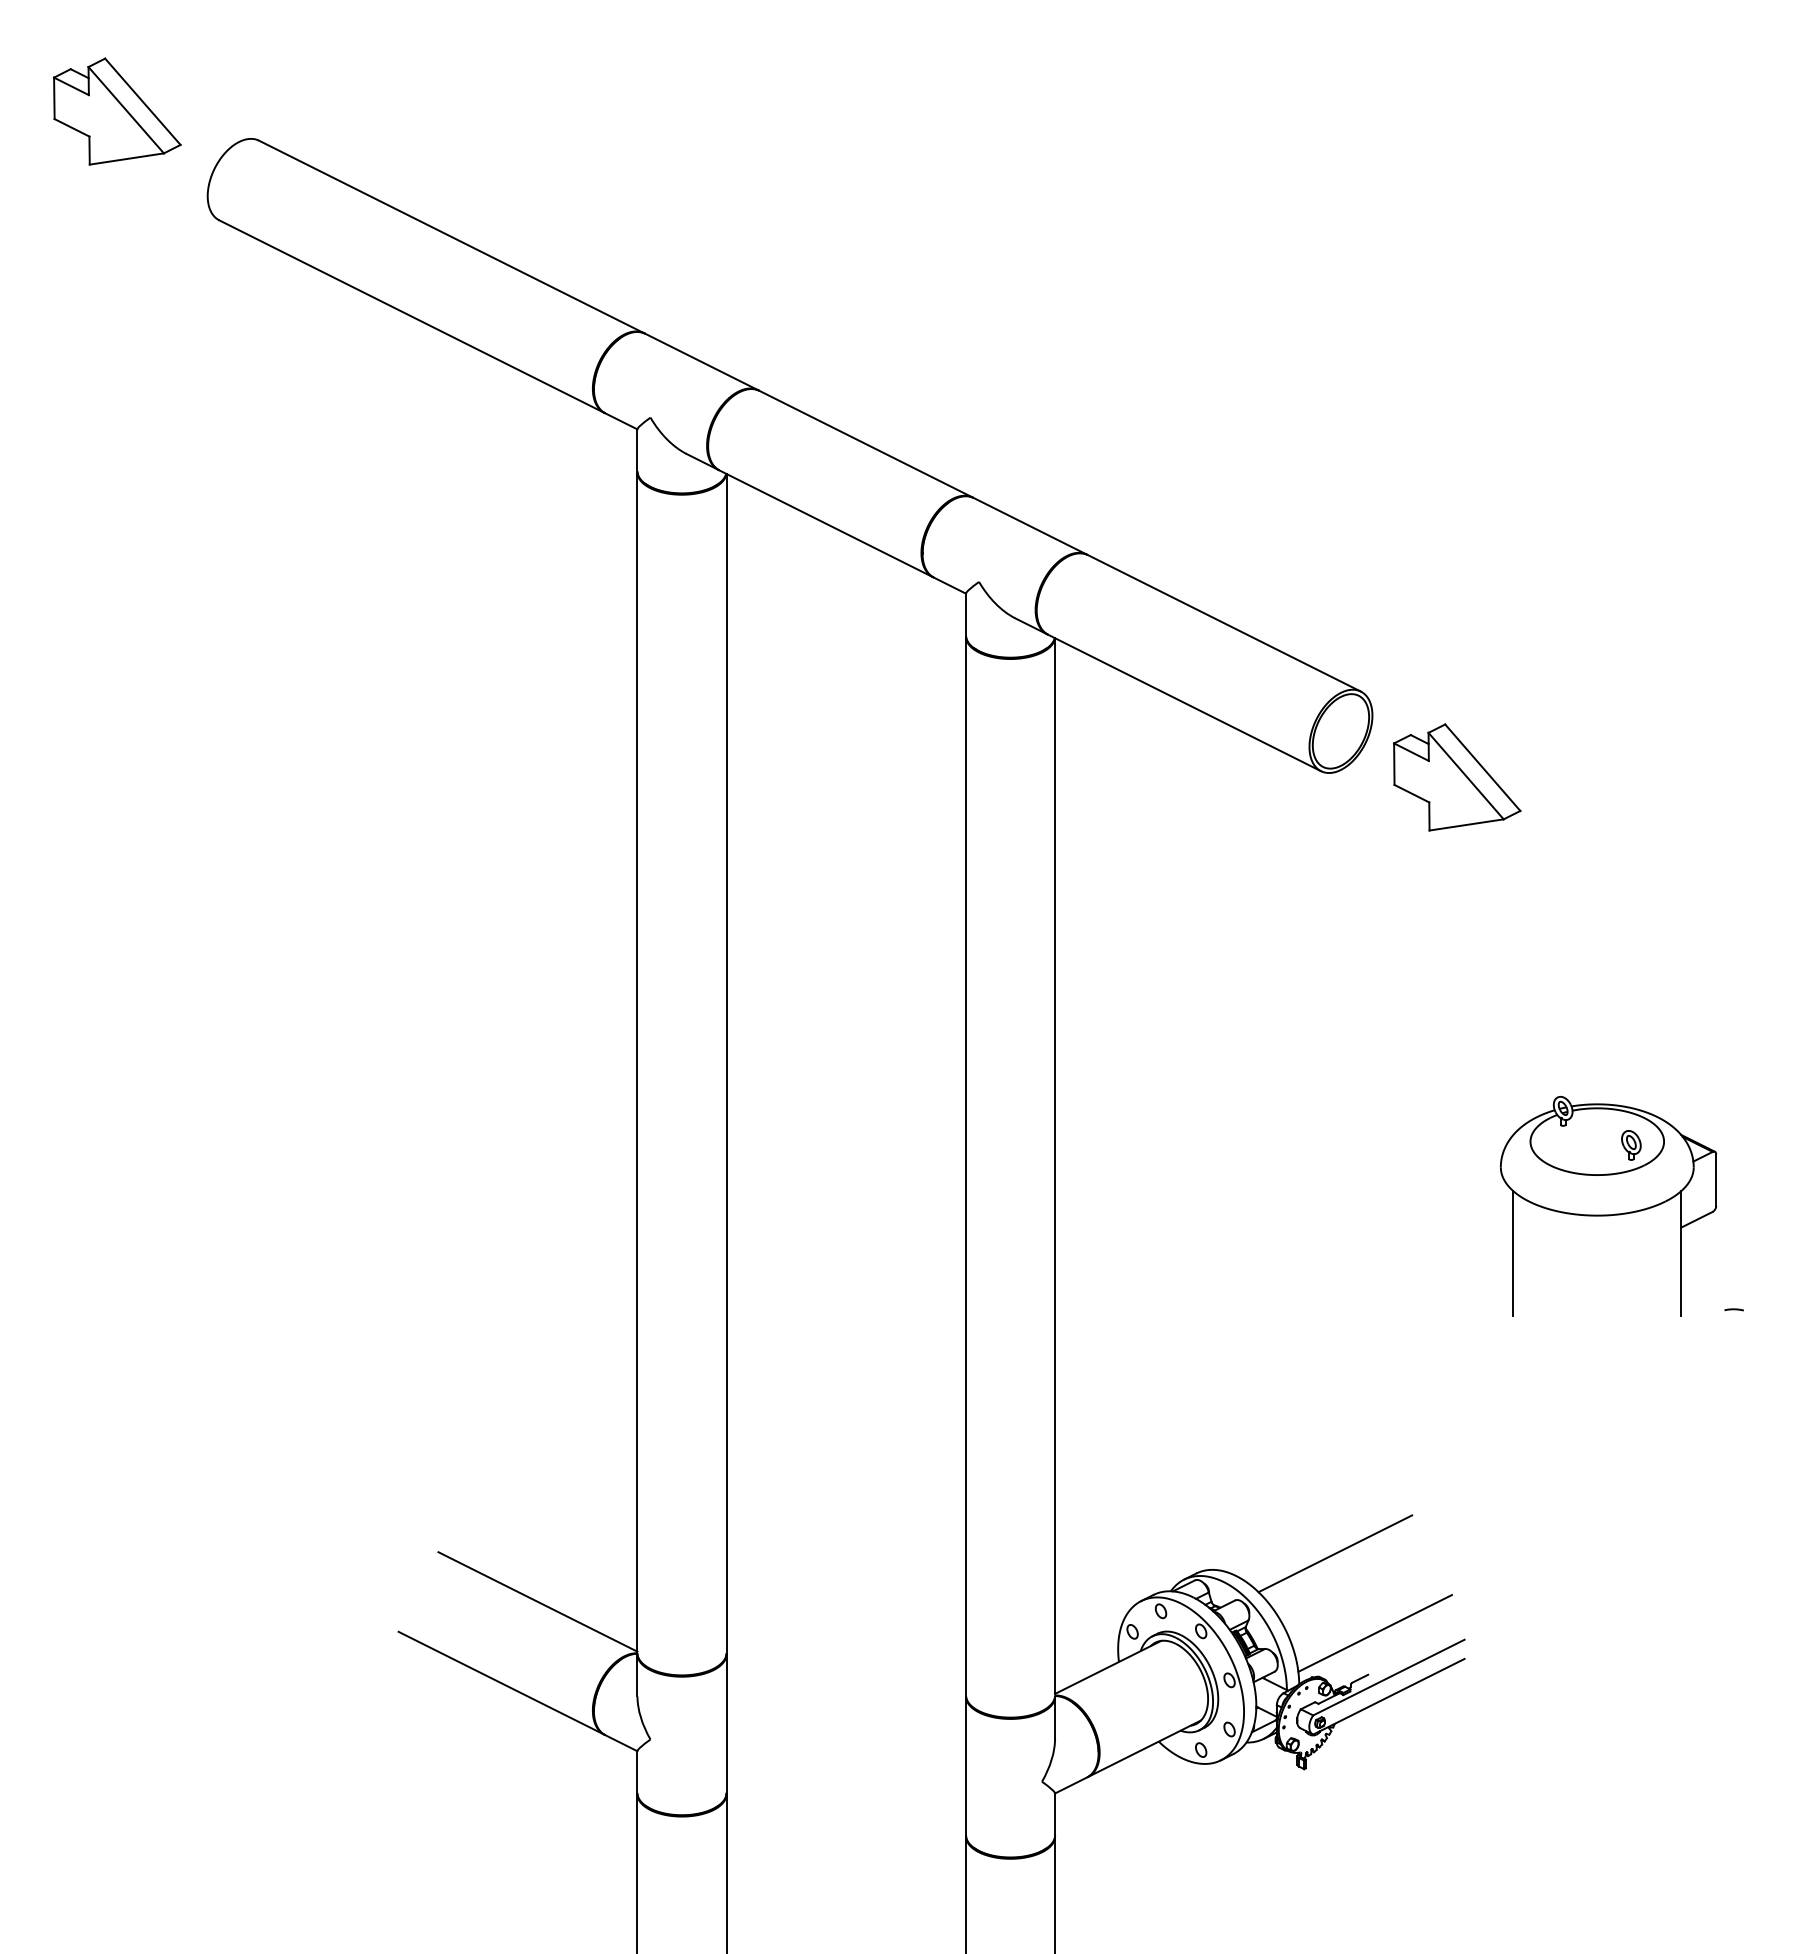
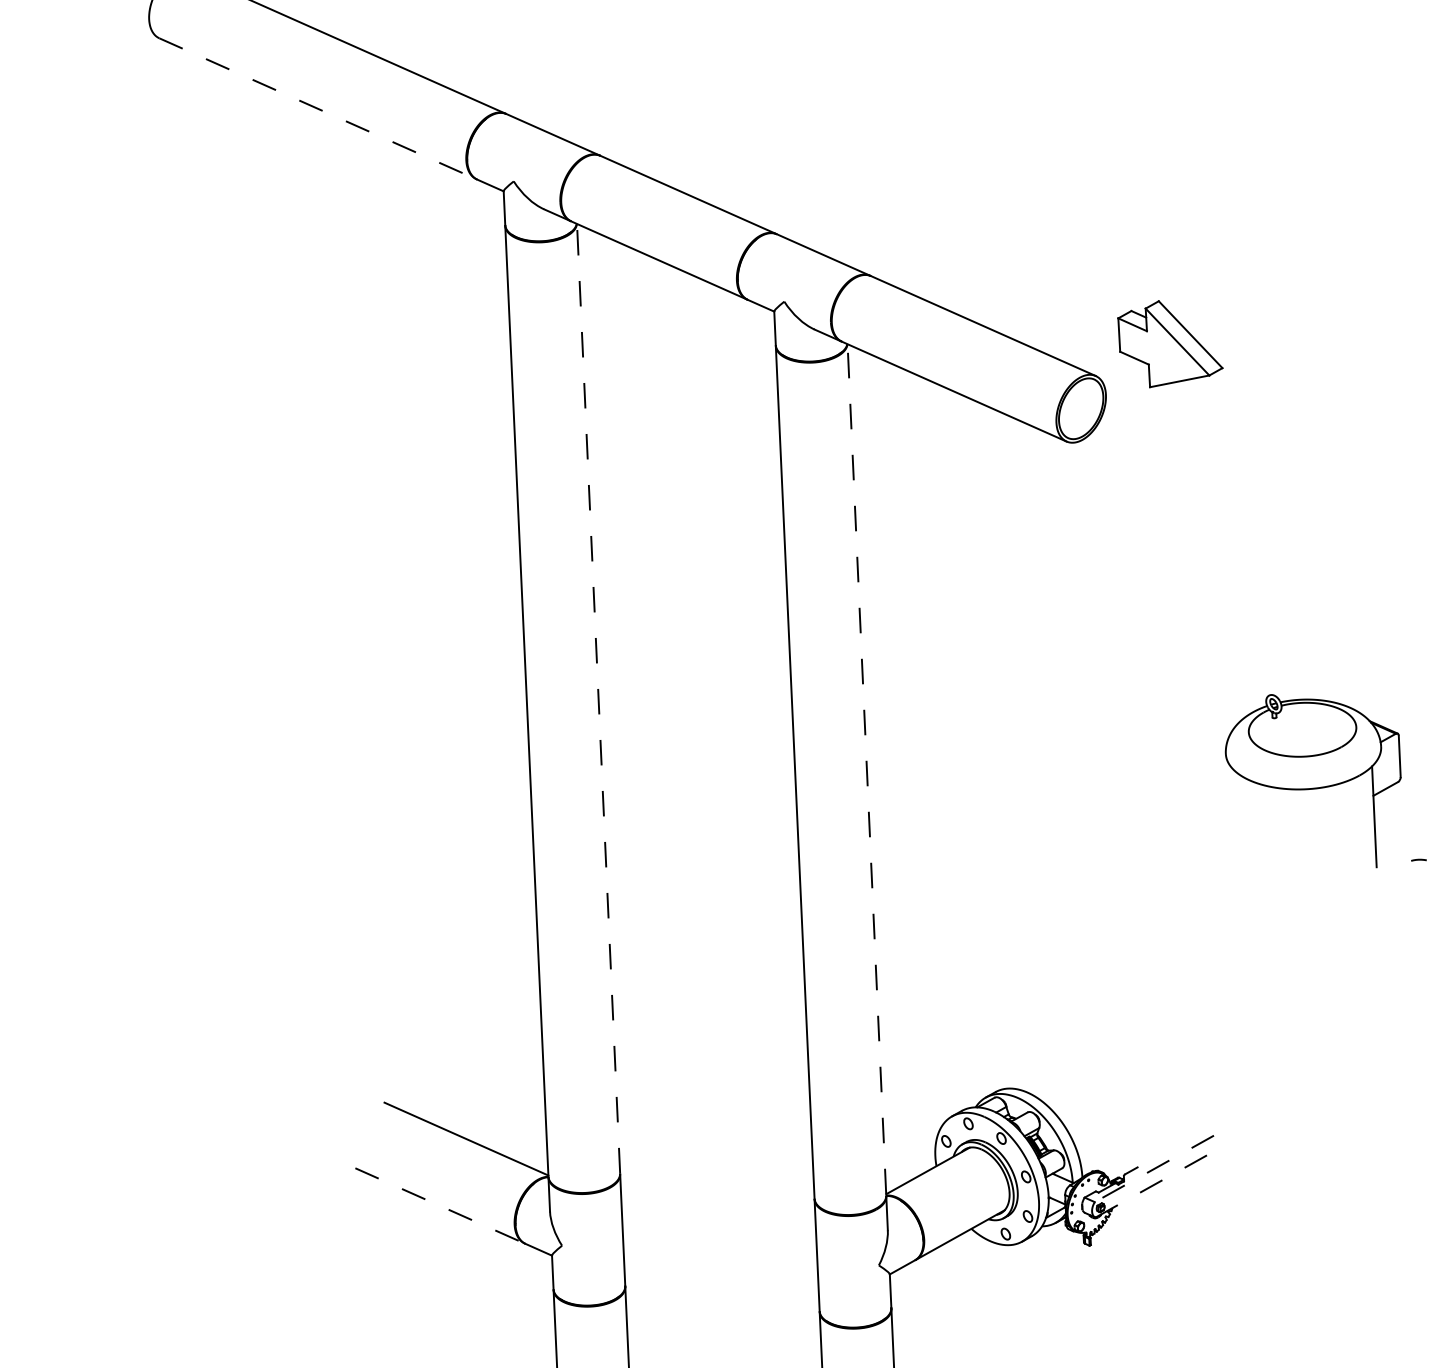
line: (412, 316) -> (318, 108), solid -> dashed
part: (1457, 777) -> (1170, 343), moved
line: (726, 1063) -> (598, 698), solid -> dashed
part: (1631, 1145) -> (1330, 731), removed
line: (1055, 1166) -> (867, 769), solid -> dashed
line: (1513, 1253) -> (1239, 822), removed
line: (1335, 1553) -> (1106, 1070), removed
line: (1374, 1633) -> (1141, 1133), removed
line: (1388, 1677) -> (1154, 1168), solid -> dashed
line: (501, 1683) -> (440, 1206), solid -> dashed
line: (1388, 1696) -> (1154, 1184), solid -> dashed

